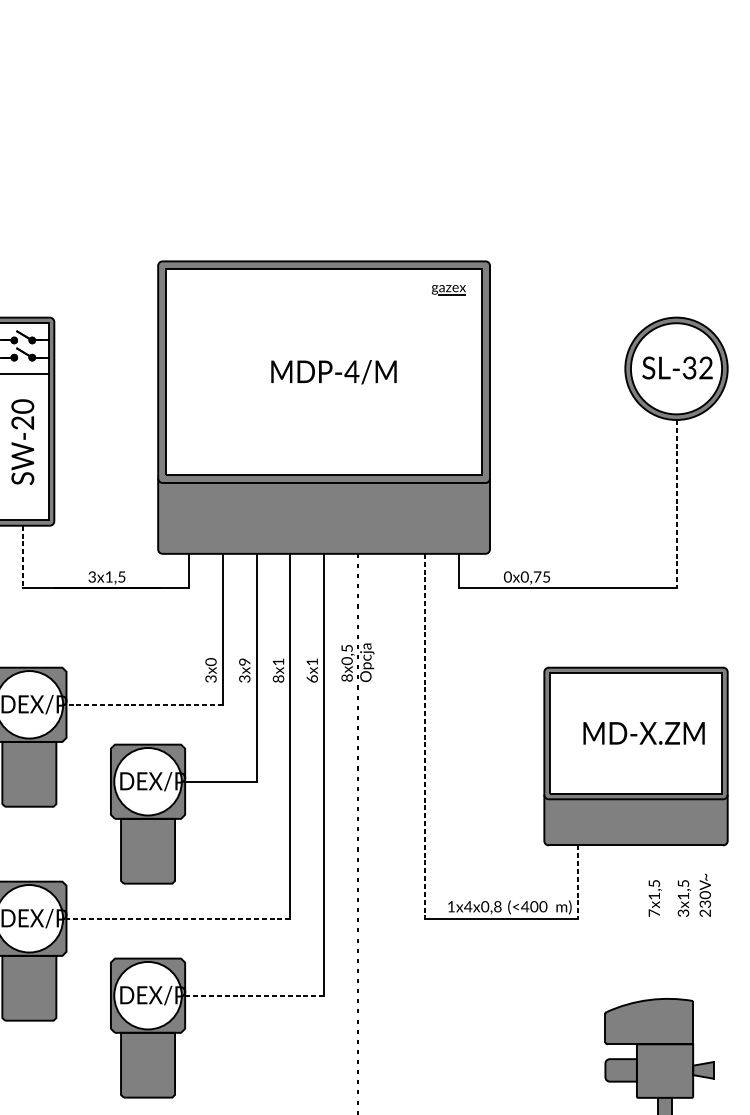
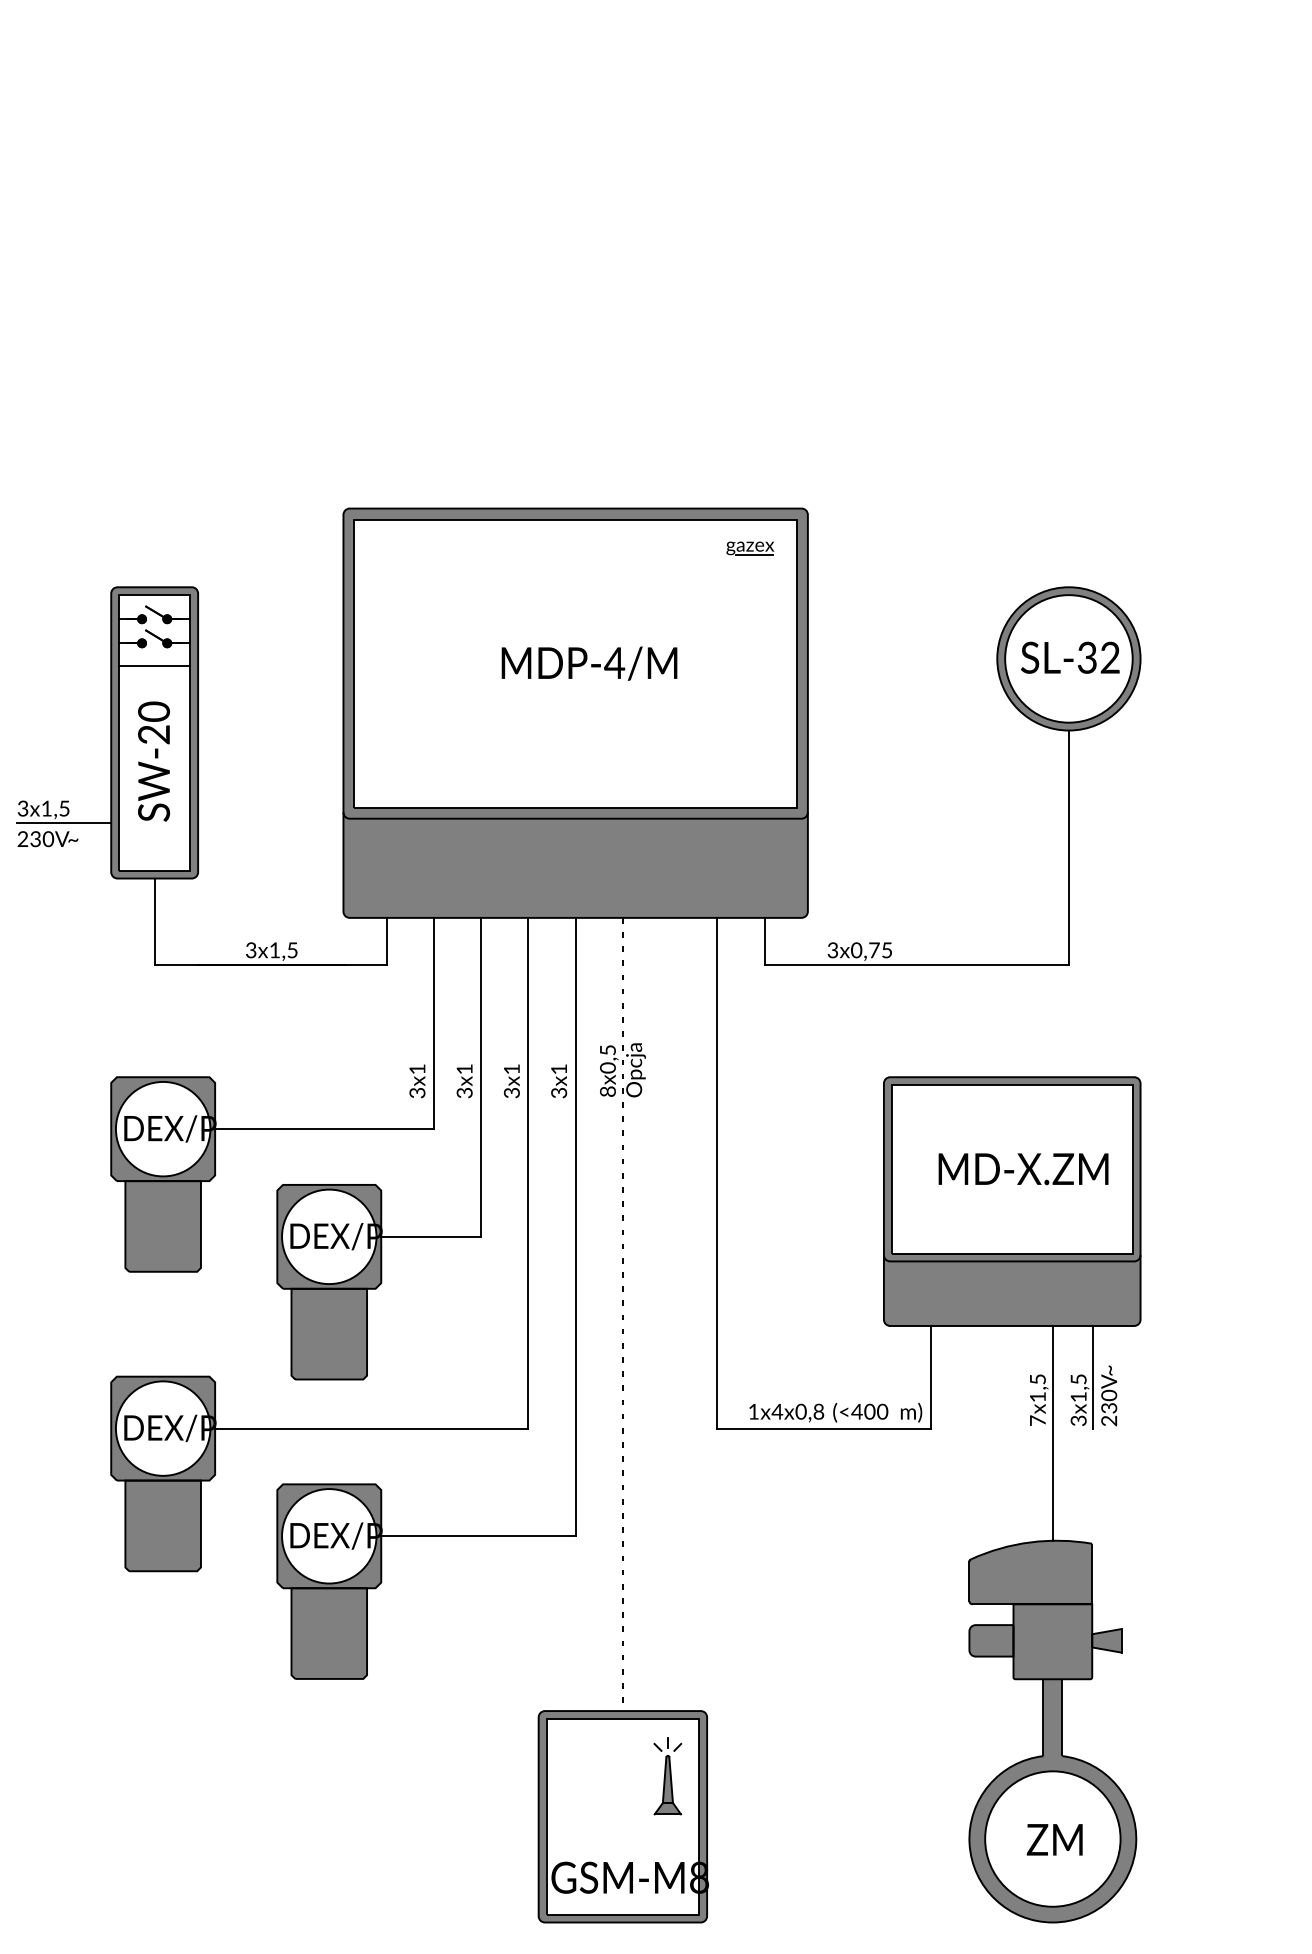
line: (676, 504) -> (1068, 848), dashed -> solid
line: (23, 557) -> (154, 922), dashed -> solid
text: (507, 577) -> (832, 950), 0x0,75 -> 3x0,75
text: (211, 661) -> (417, 1068), 3x0 -> 3x1
text: (244, 662) -> (464, 1069), 3x9 -> 3x1
text: (278, 678) -> (511, 1092), 8x1 -> 3x1
text: (311, 678) -> (558, 1092), 6x1 -> 3x1
line: (144, 705) -> (324, 1129), dashed -> solid
line: (425, 736) -> (717, 1173), dashed -> solid
line: (694, 881) -> (1093, 1376), added
line: (577, 882) -> (930, 1377), dashed -> solid
line: (178, 918) -> (371, 1428), dashed -> solid
line: (664, 921) -> (1052, 1432), added
line: (253, 995) -> (477, 1536), dashed -> solid

